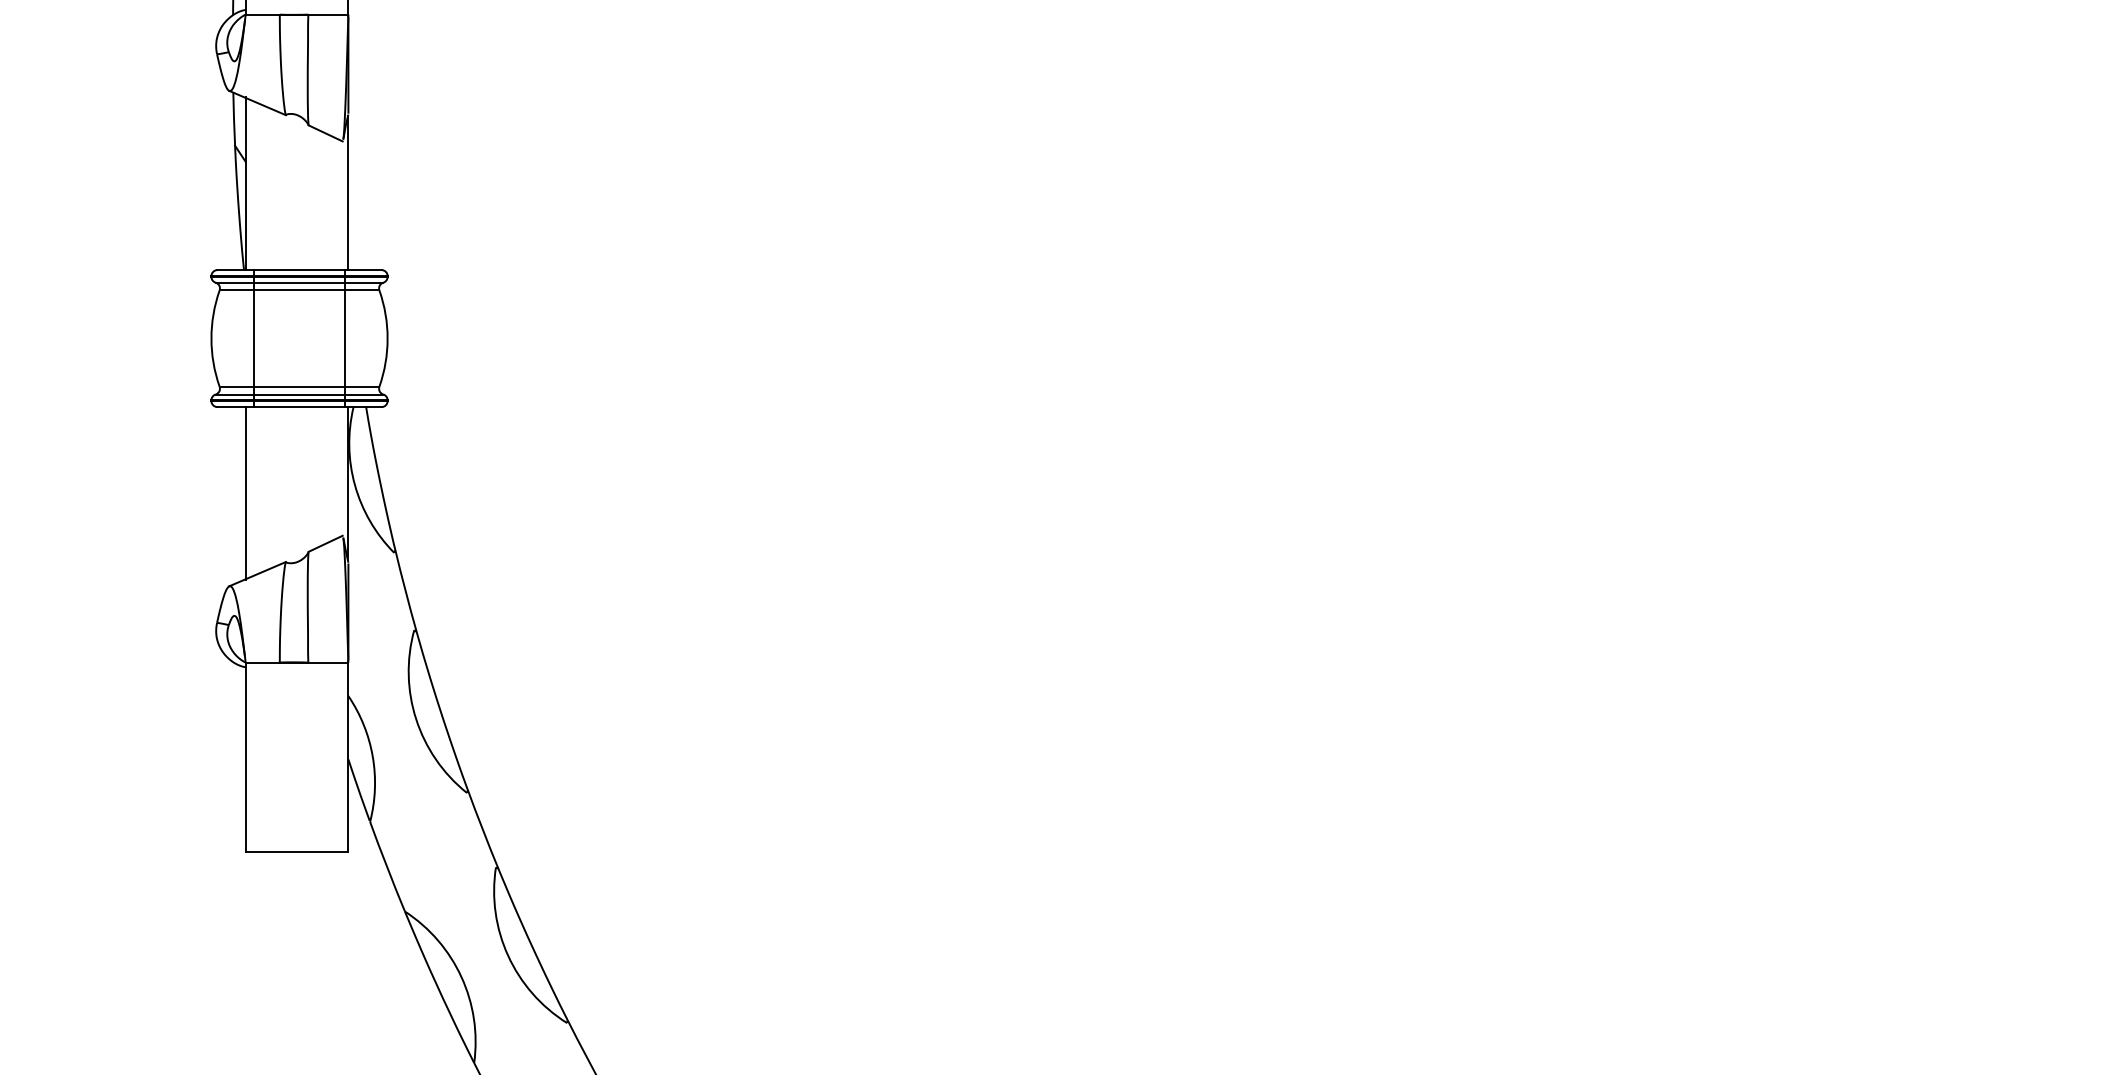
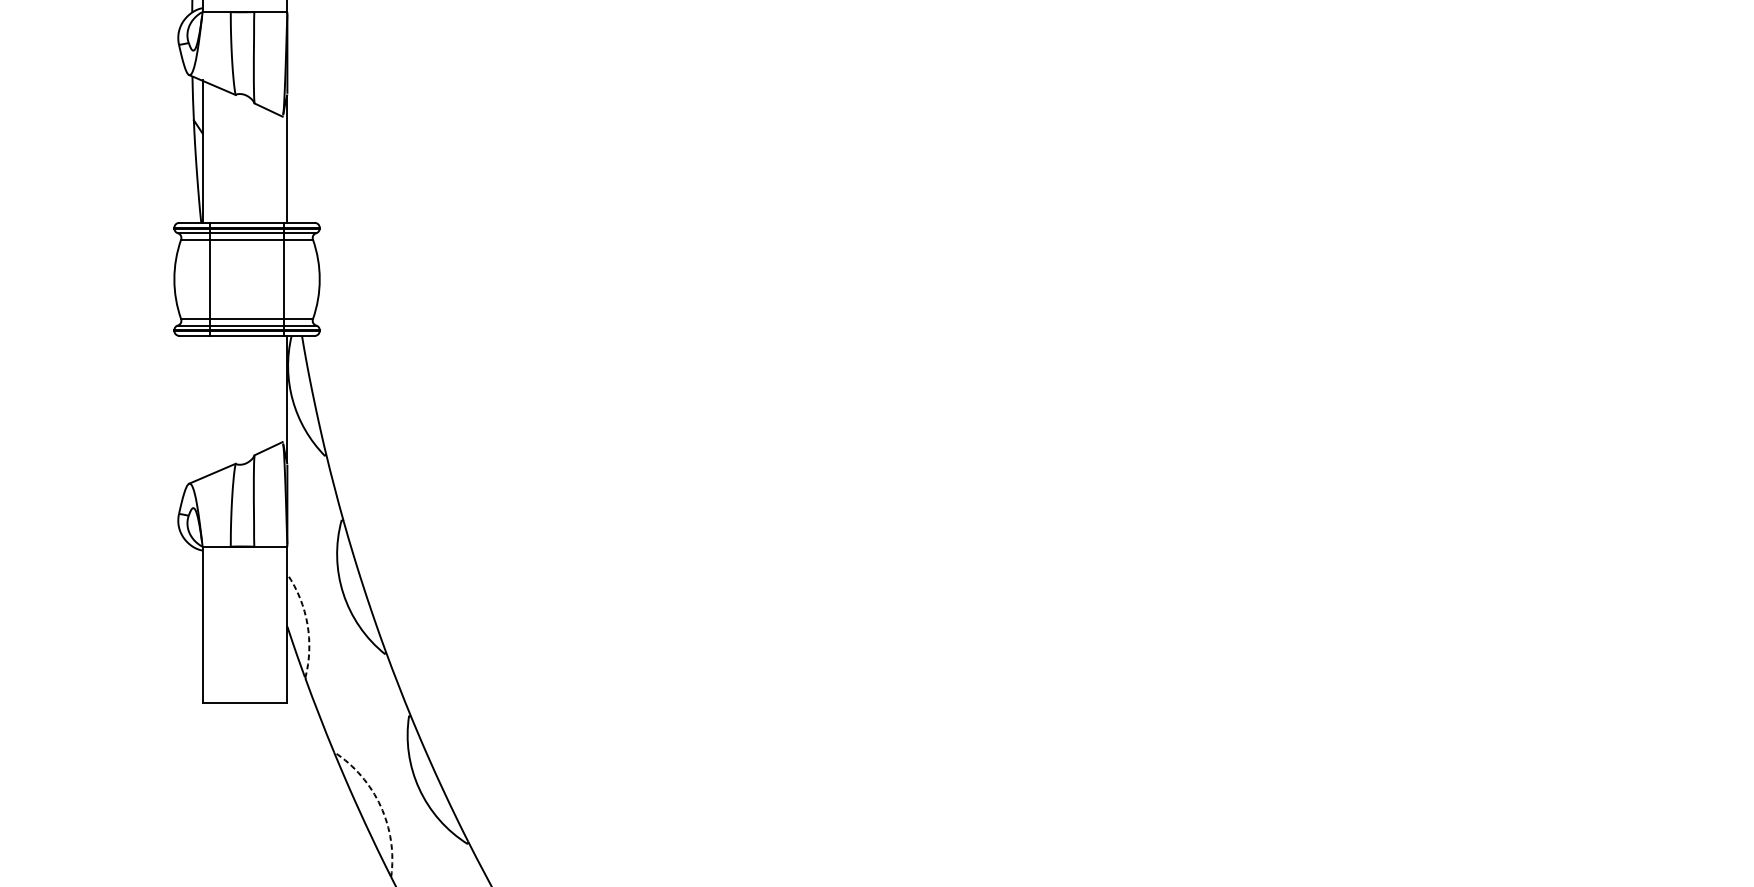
line: (245, 493) -> (202, 407), removed
arc: (372, 756) -> (307, 624), solid -> dashed
arc: (461, 977) -> (380, 806), solid -> dashed

